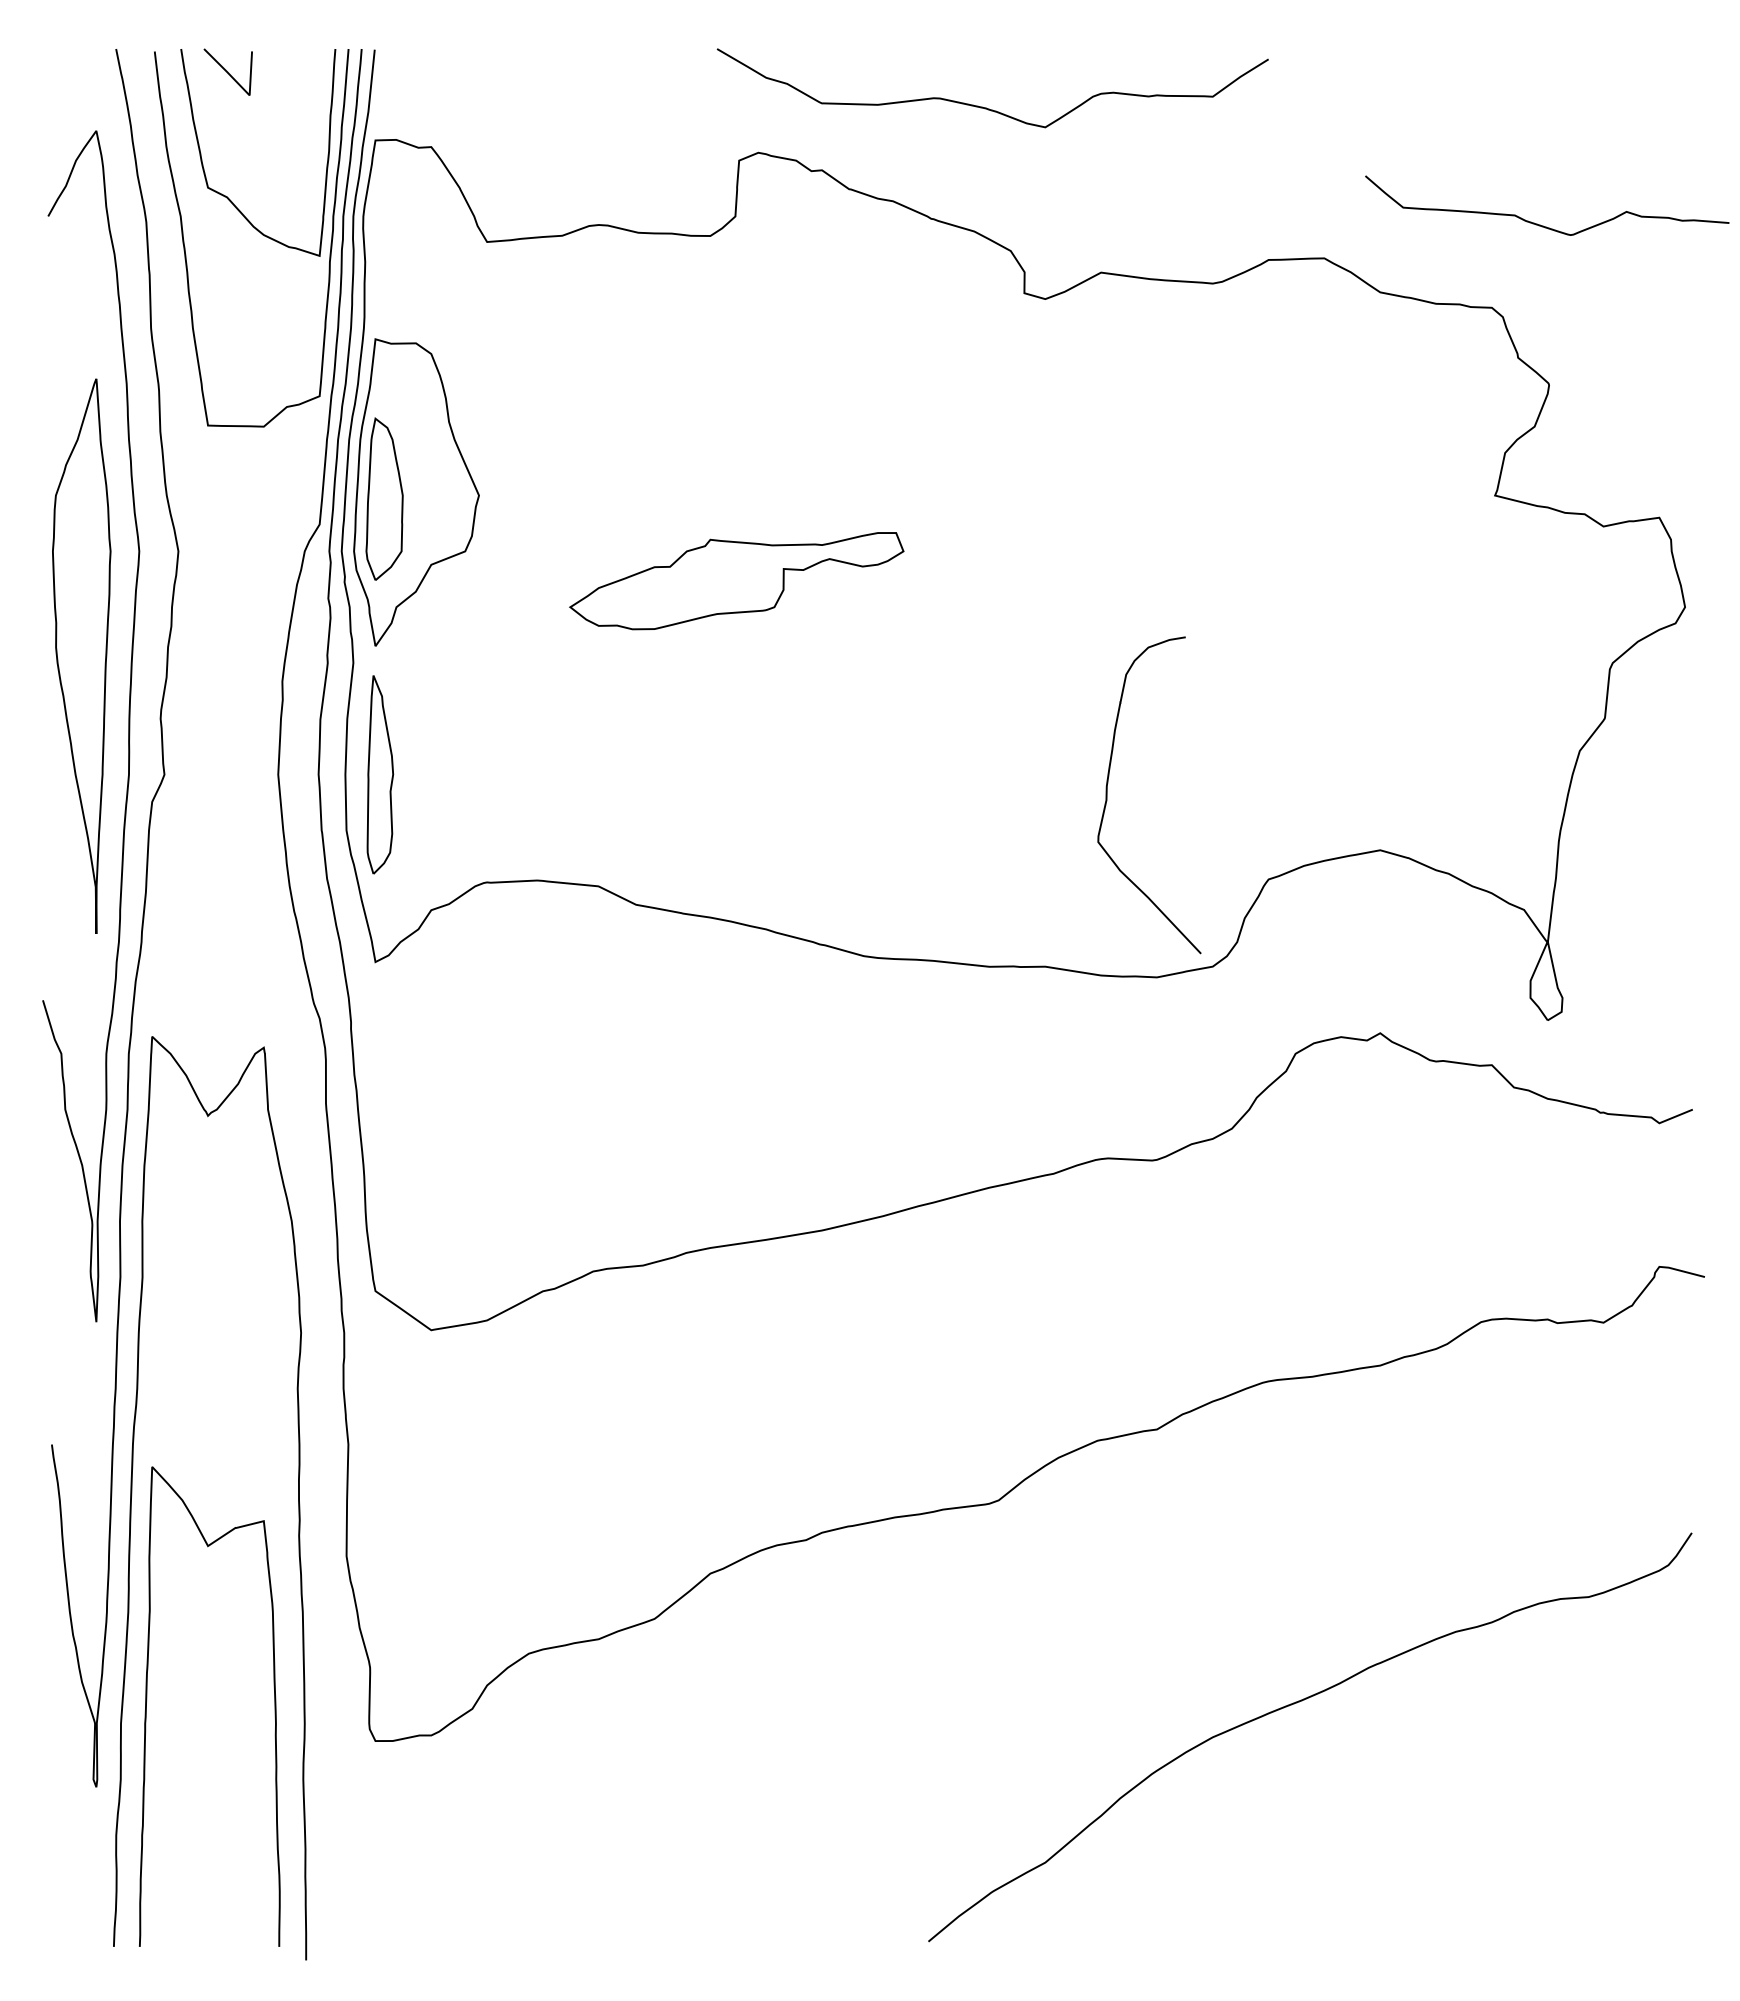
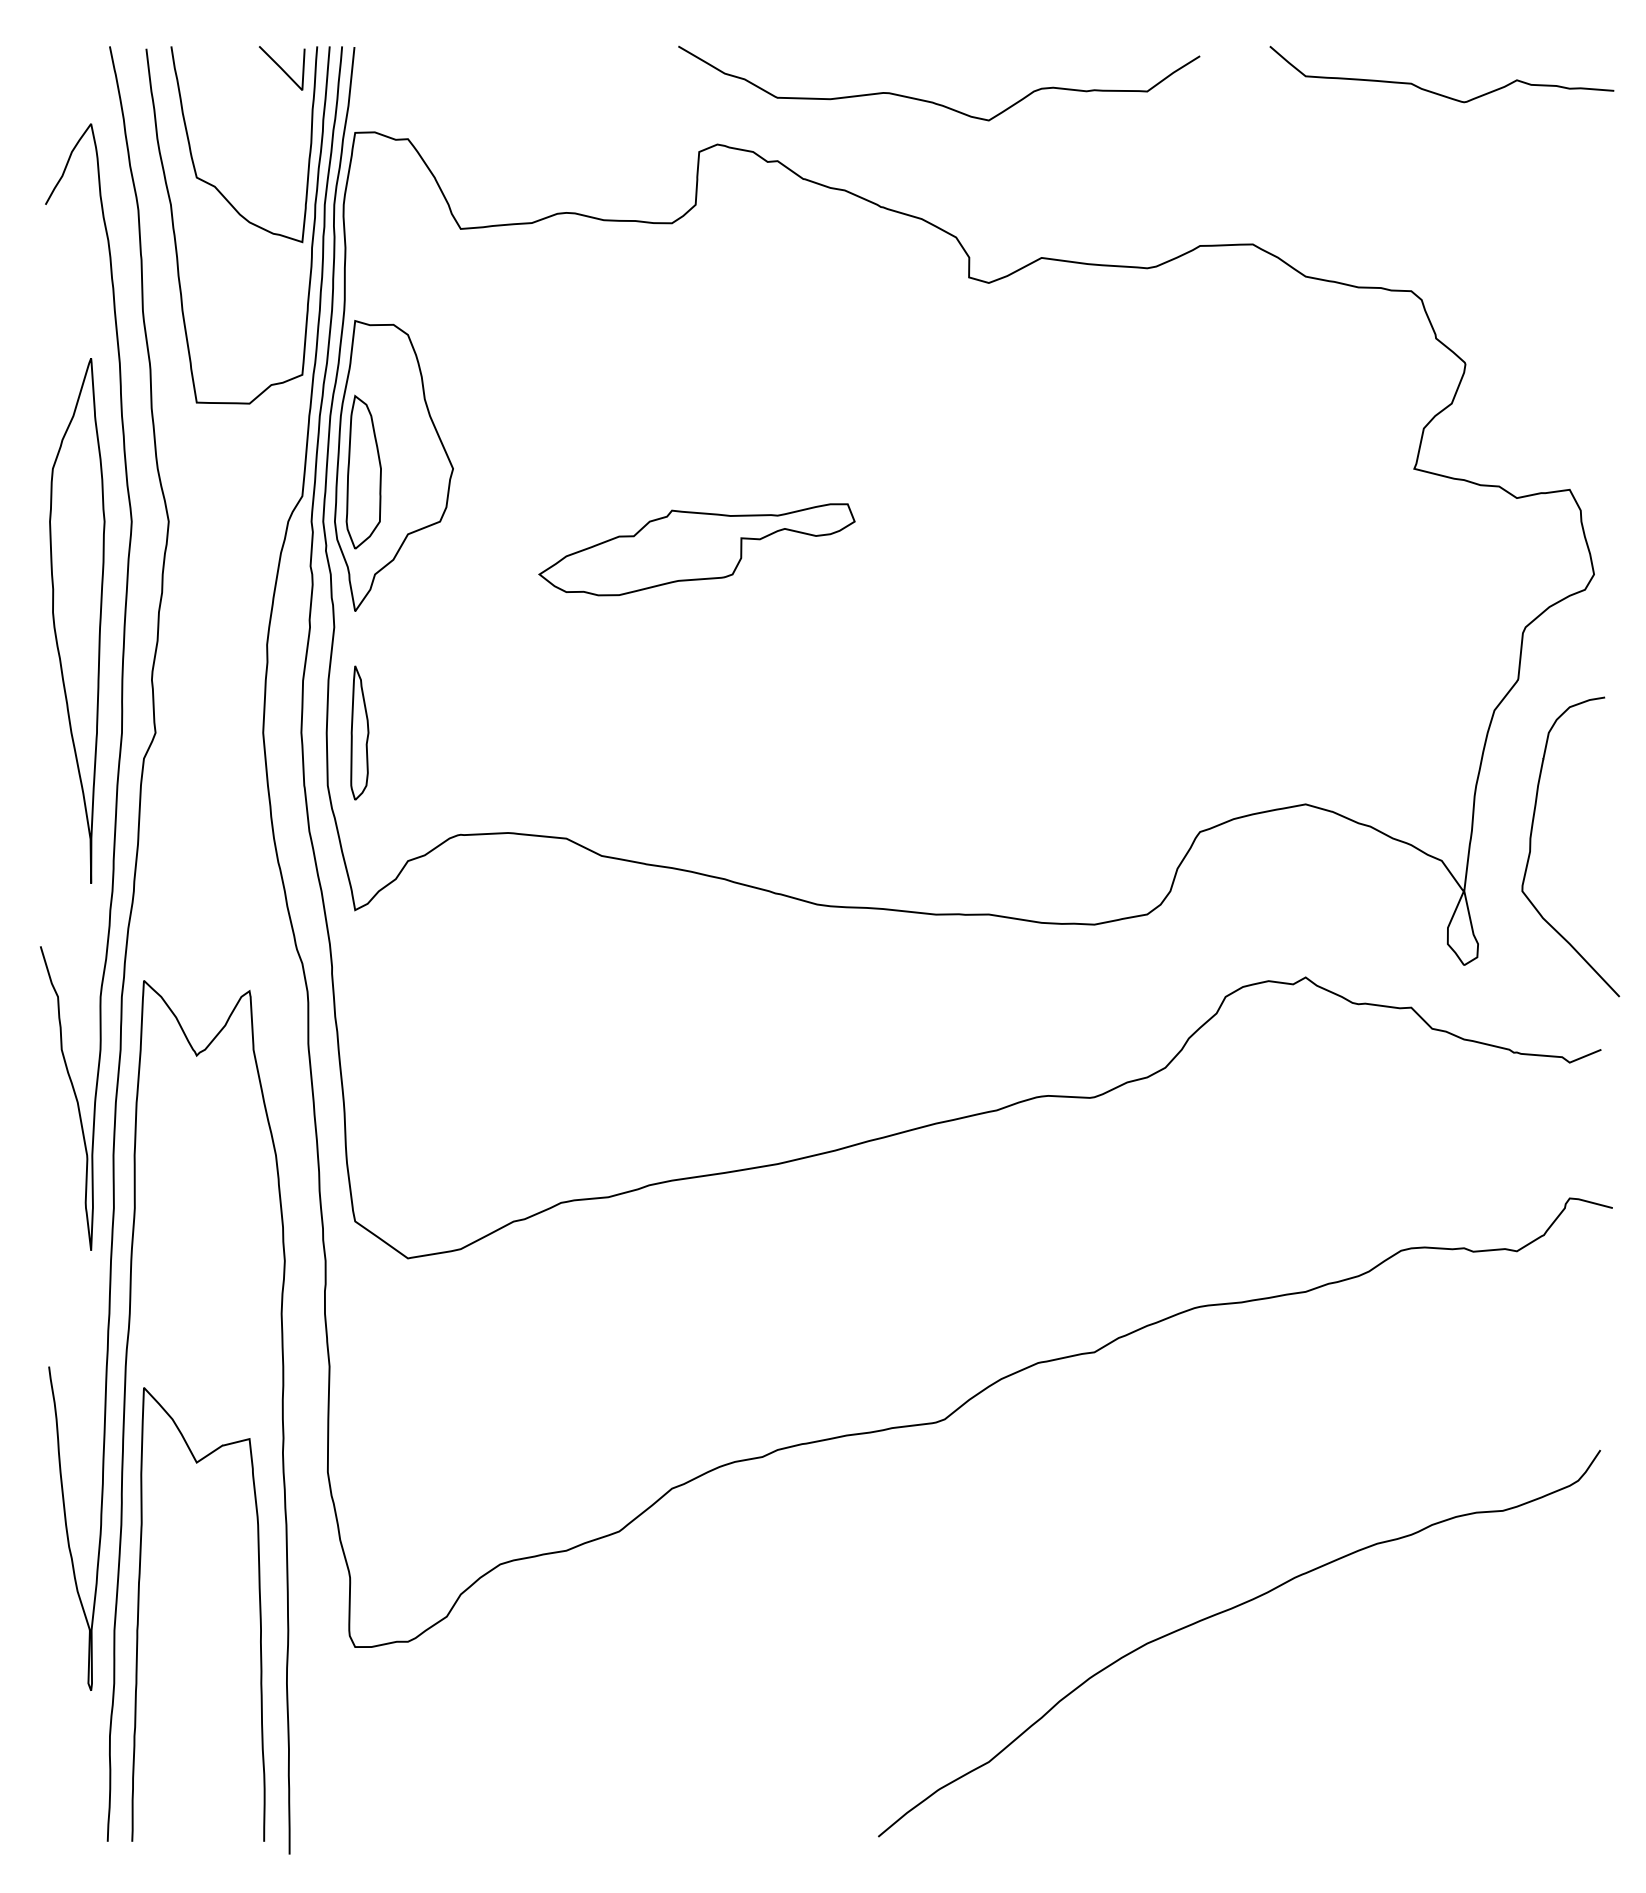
line: (227, 71) -> (281, 67), moved
curve: (1540, 224) -> (1435, 92), moved
part: (380, 774) -> (359, 732), size x0.71
curve: (1107, 795) -> (1531, 847), moved

